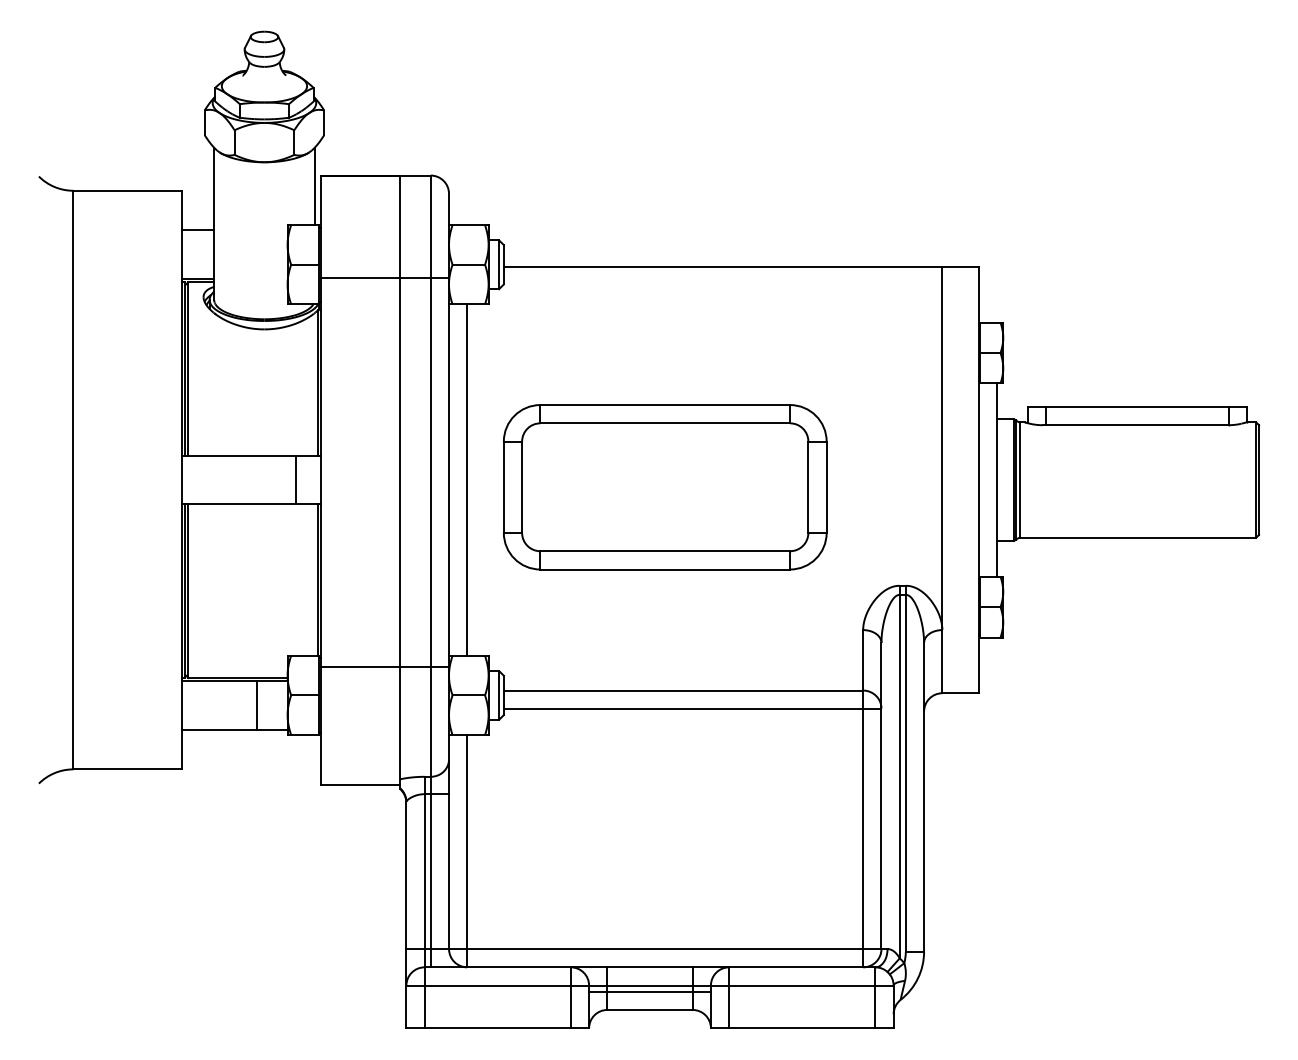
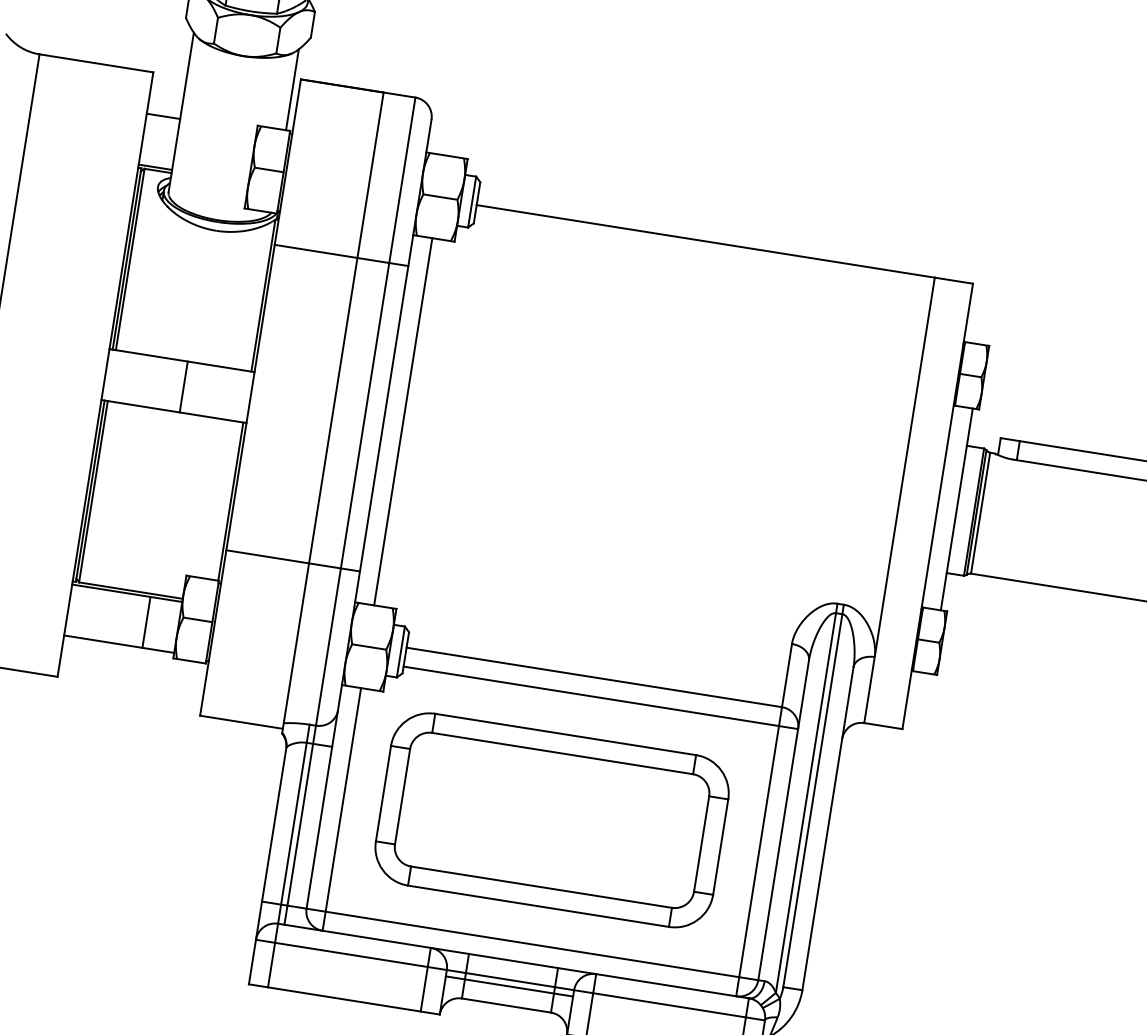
line: (385, 277) -> (342, 255), moved
line: (296, 479) -> (184, 386), moved
part: (665, 487) -> (552, 820), moved
line: (385, 667) -> (293, 561), moved

